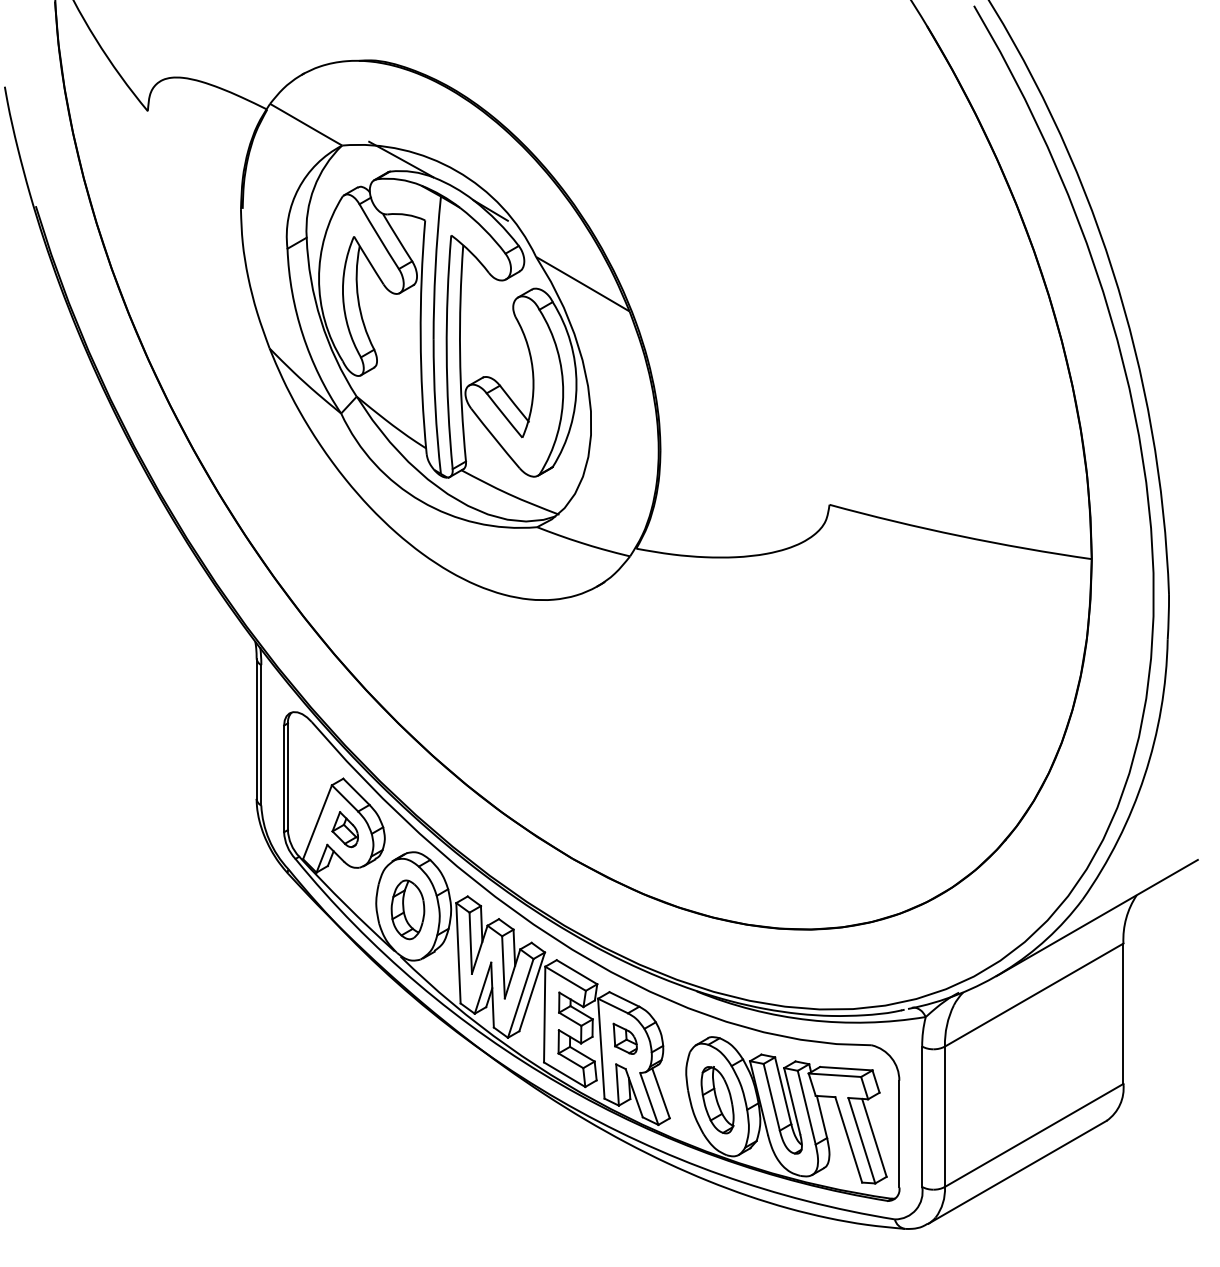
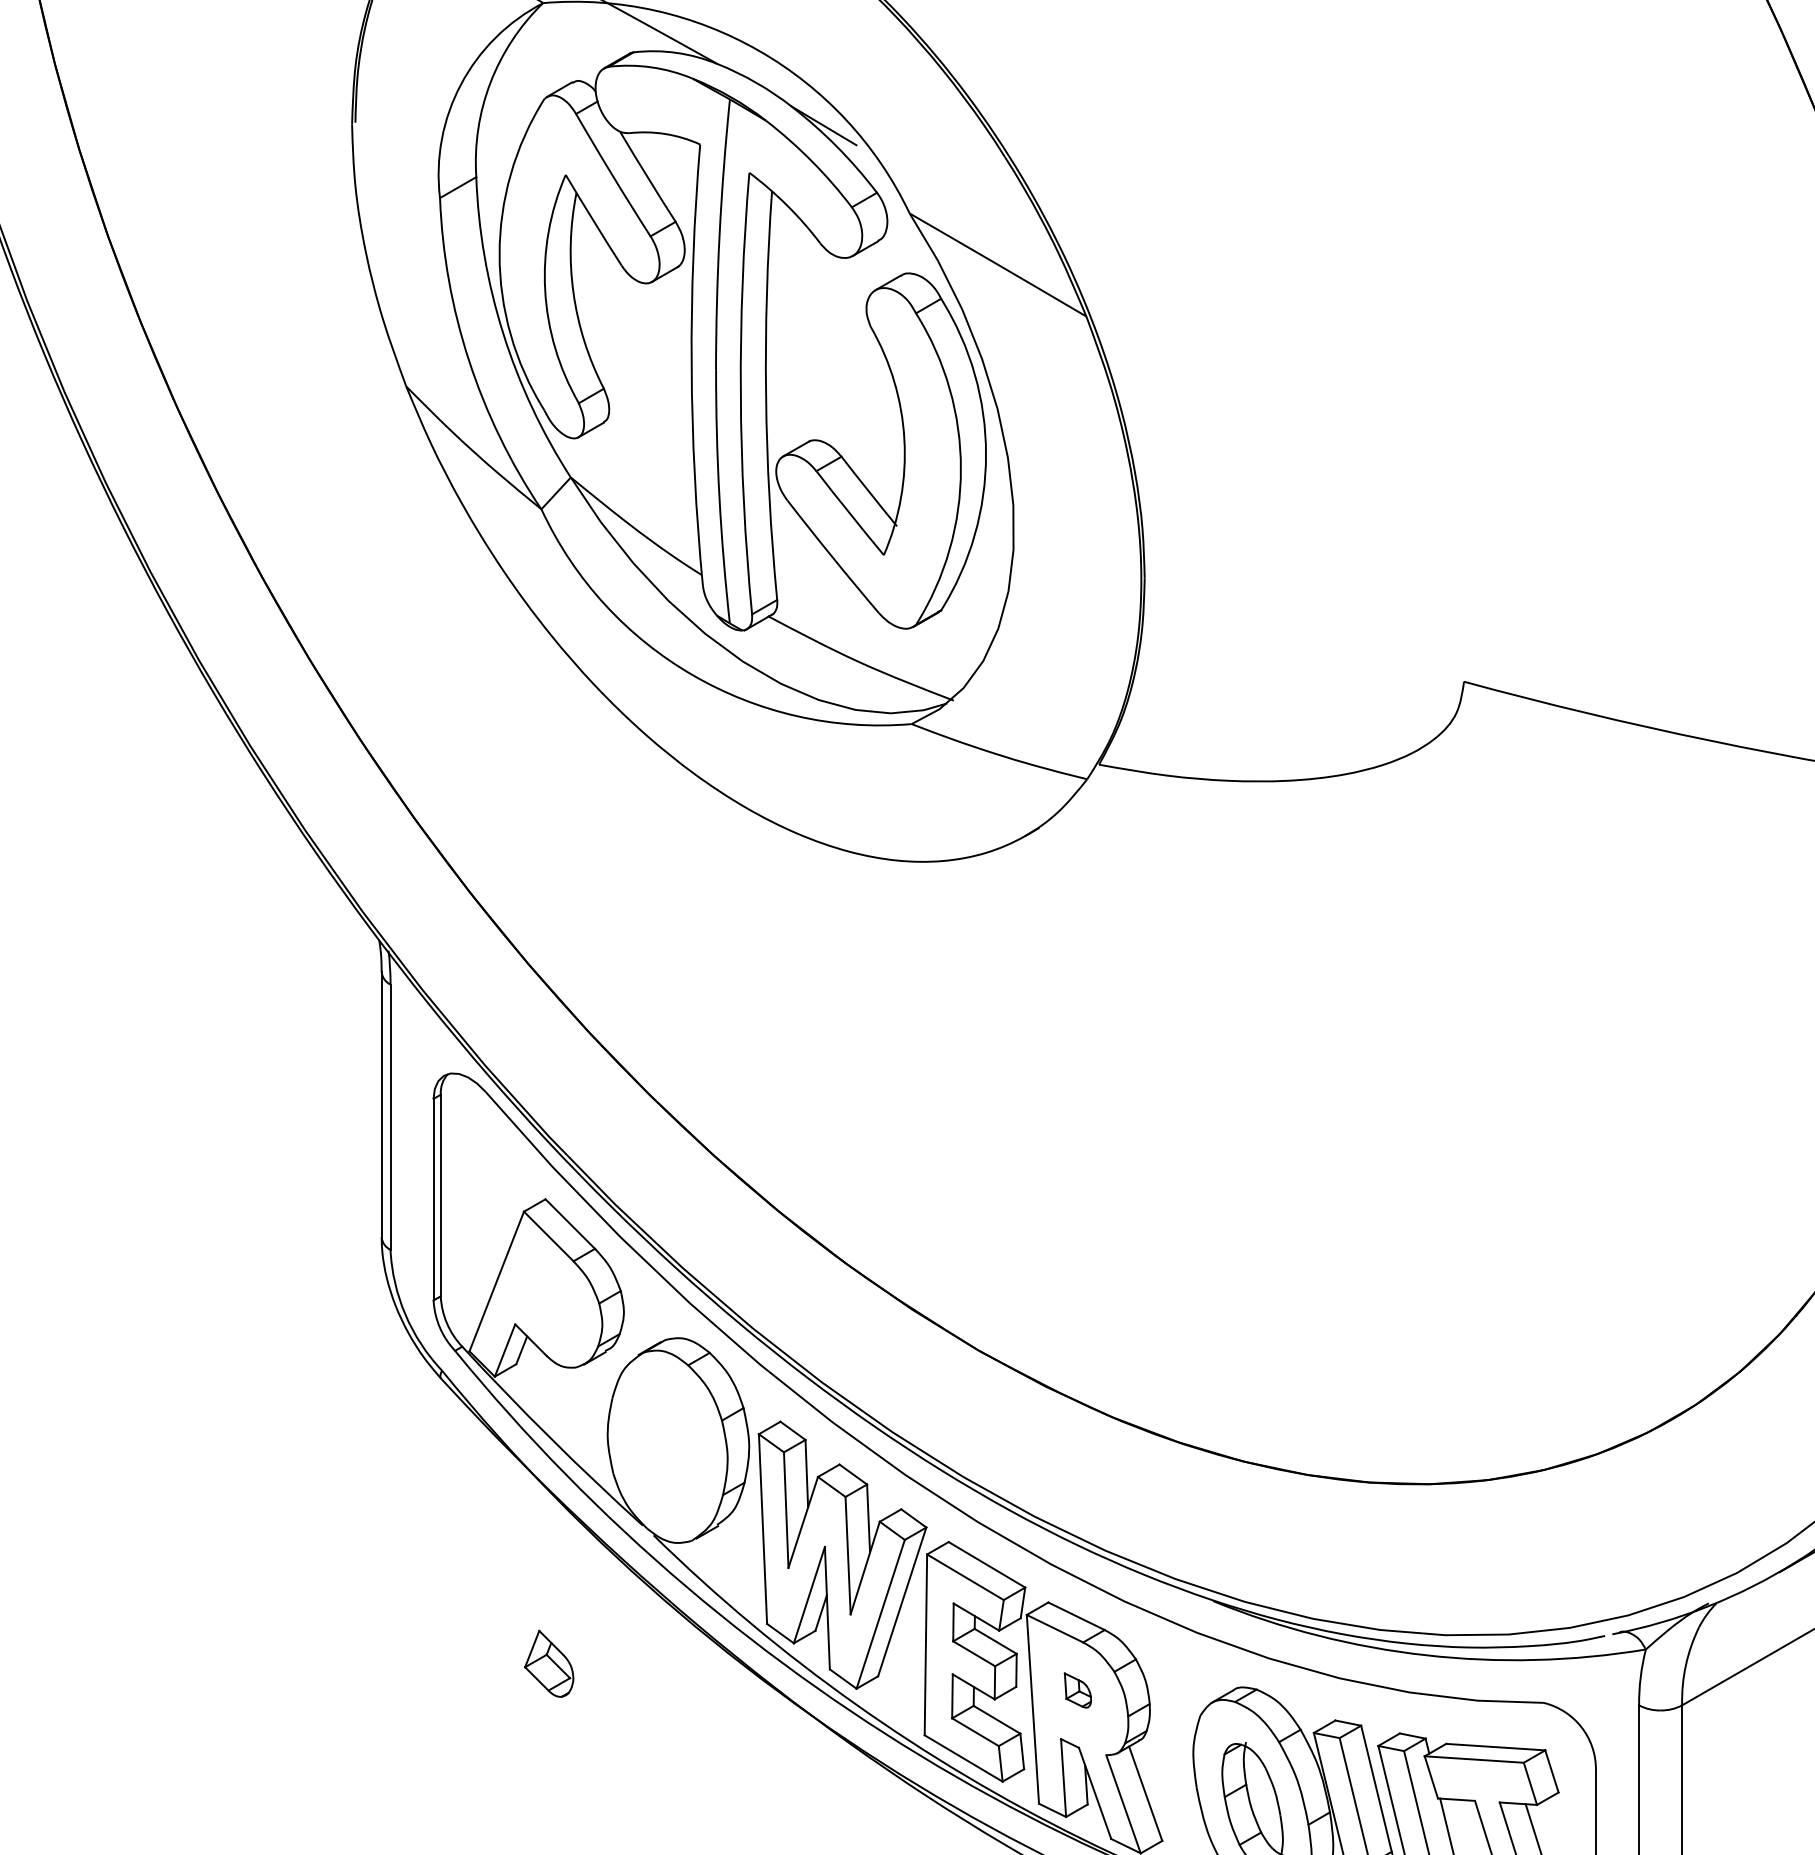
part: (344, 829) -> (547, 1663), moved
part: (407, 909) -> (666, 1446), removed
part: (624, 1038) -> (1076, 1690), size x0.6

